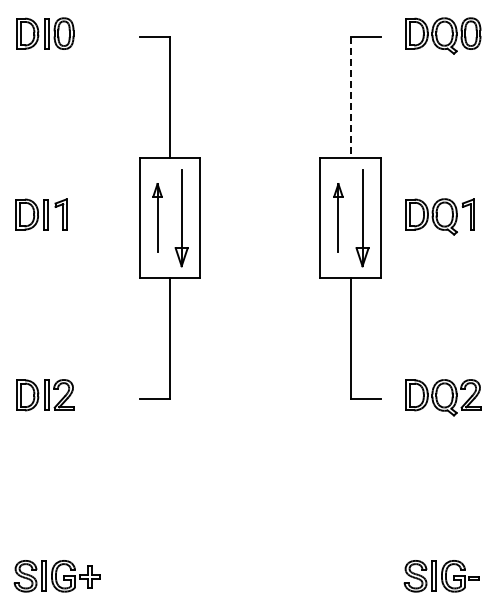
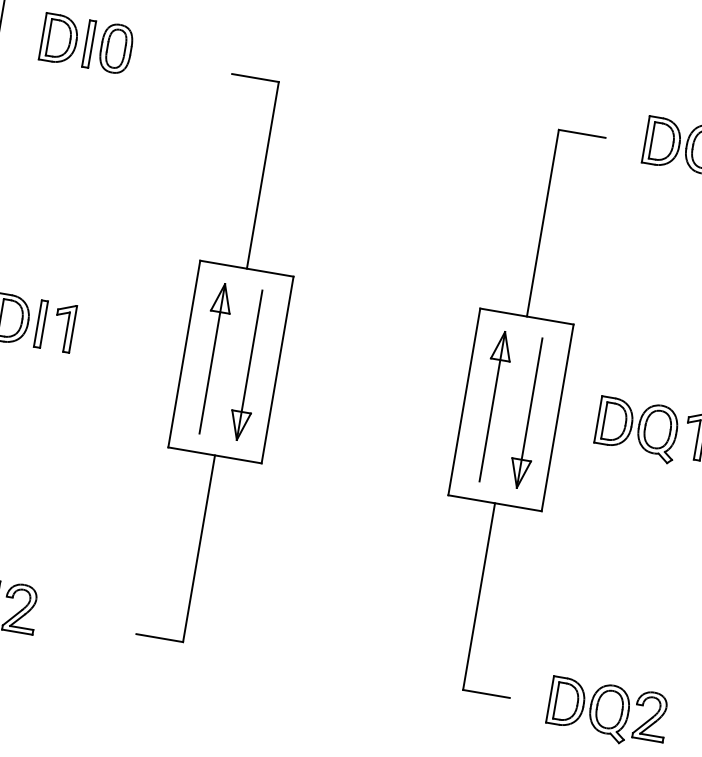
line: (350, 97) -> (542, 223), dashed -> solid
part: (157, 217) -> (212, 358), size x1.43
part: (338, 217) -> (492, 405), size x1.43

